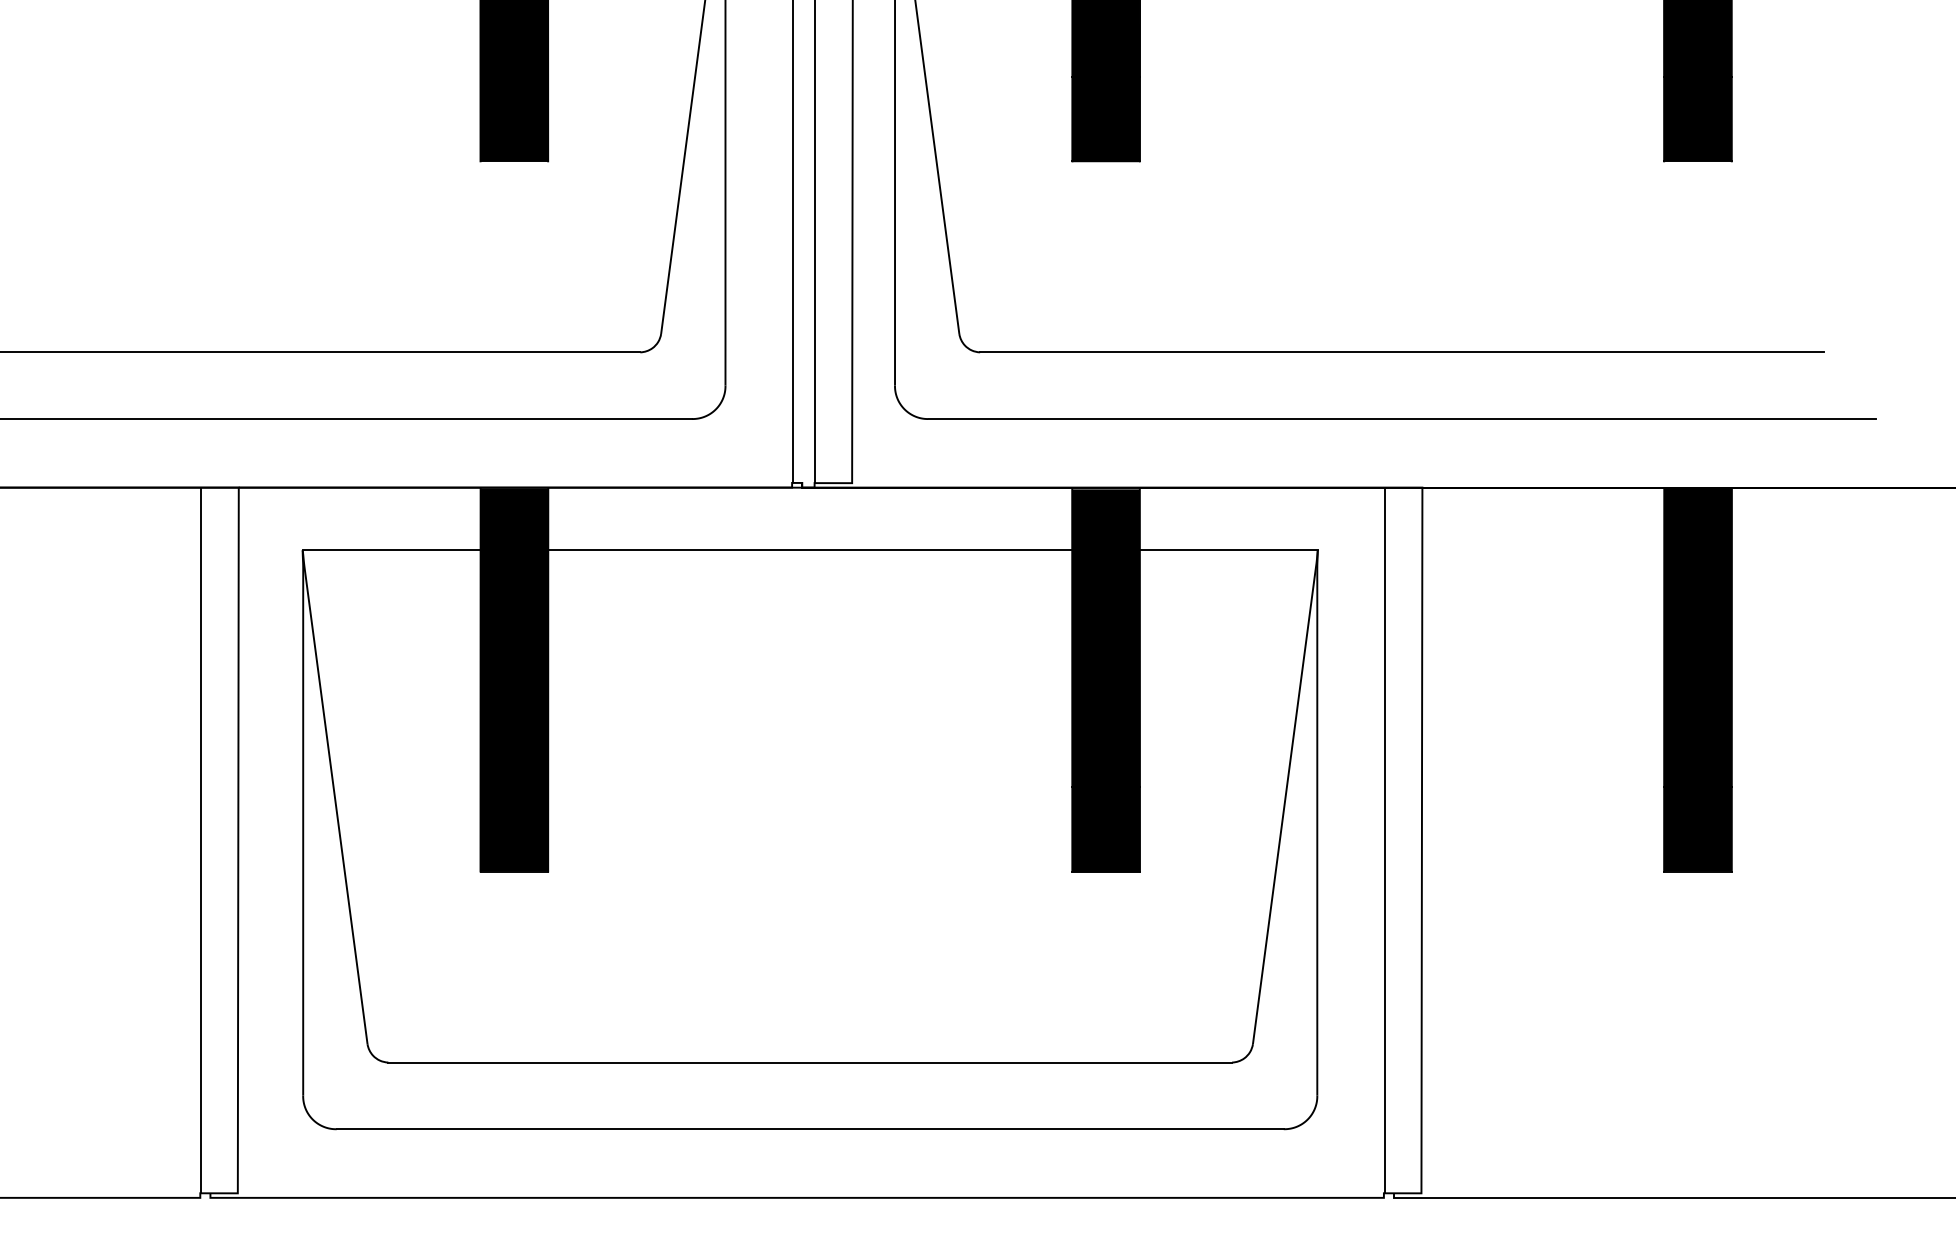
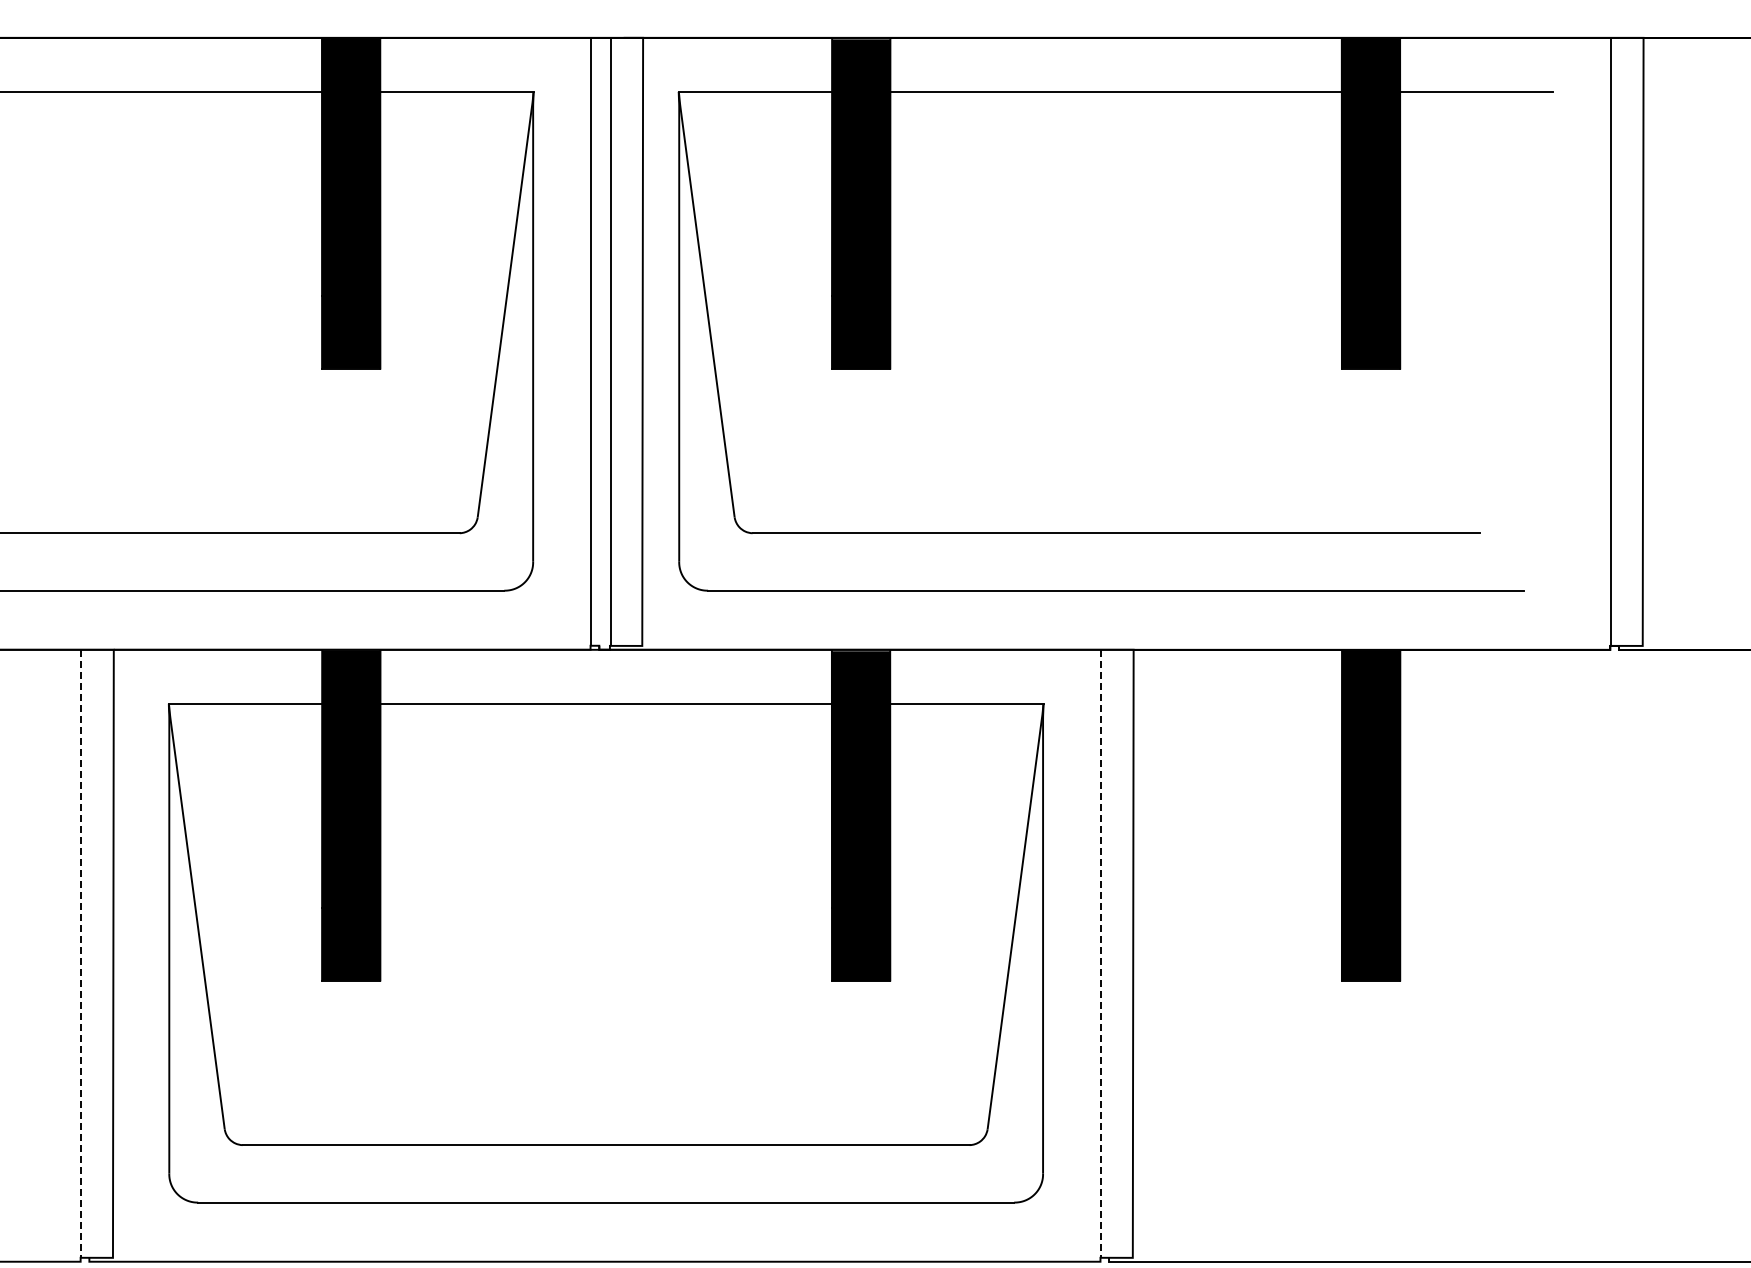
line: (201, 841) -> (81, 954), solid -> dashed
line: (1385, 841) -> (1101, 954), solid -> dashed

